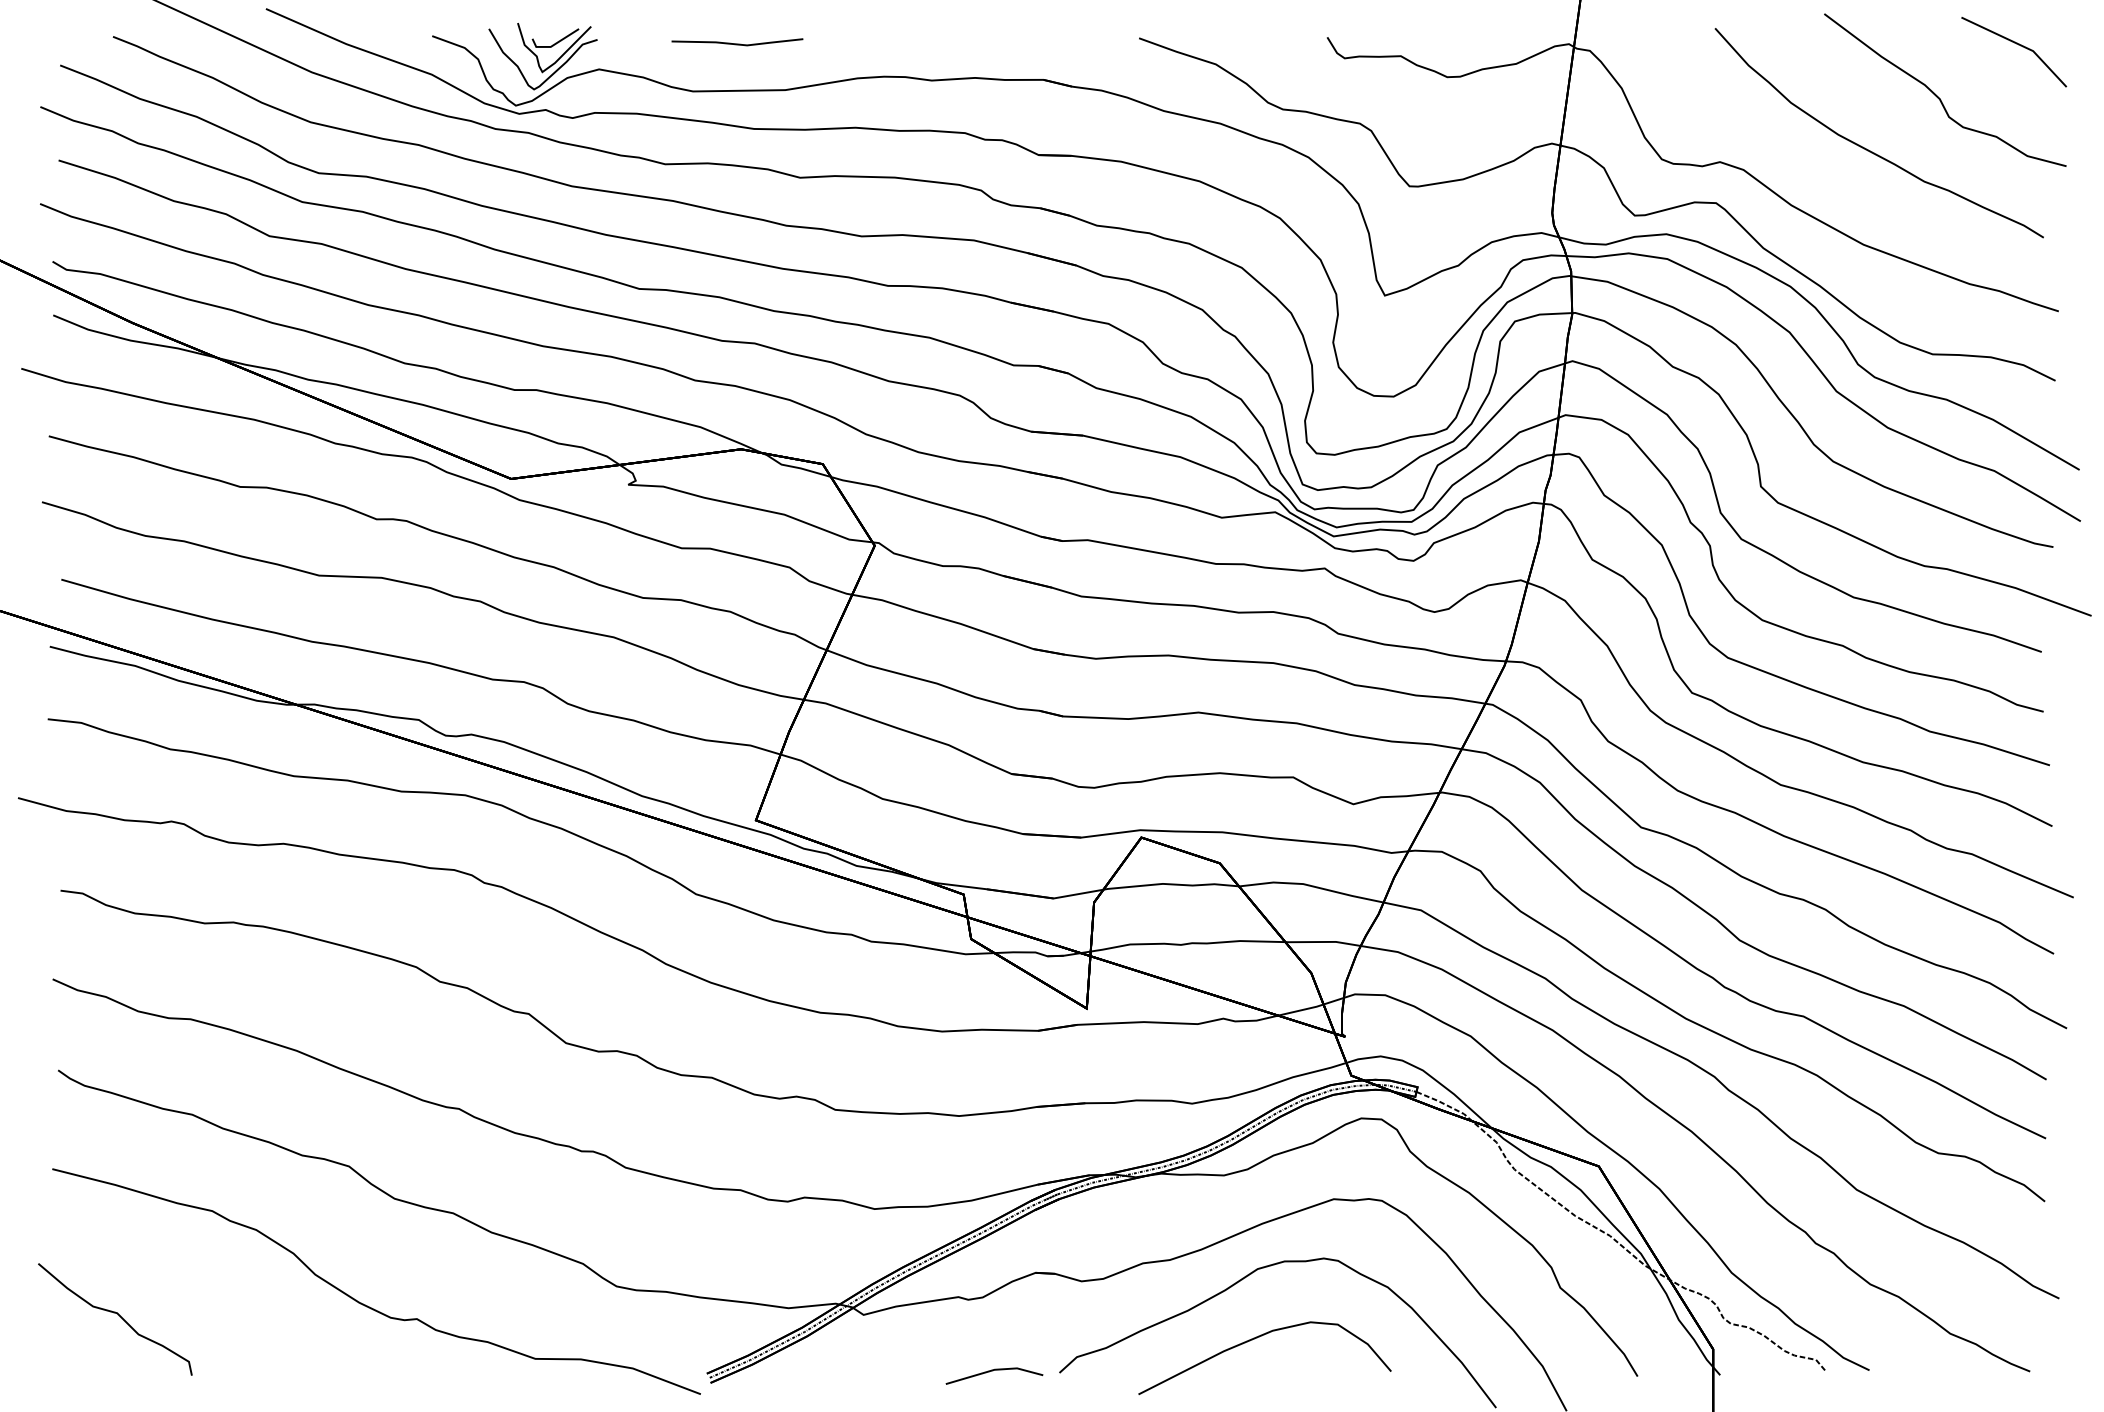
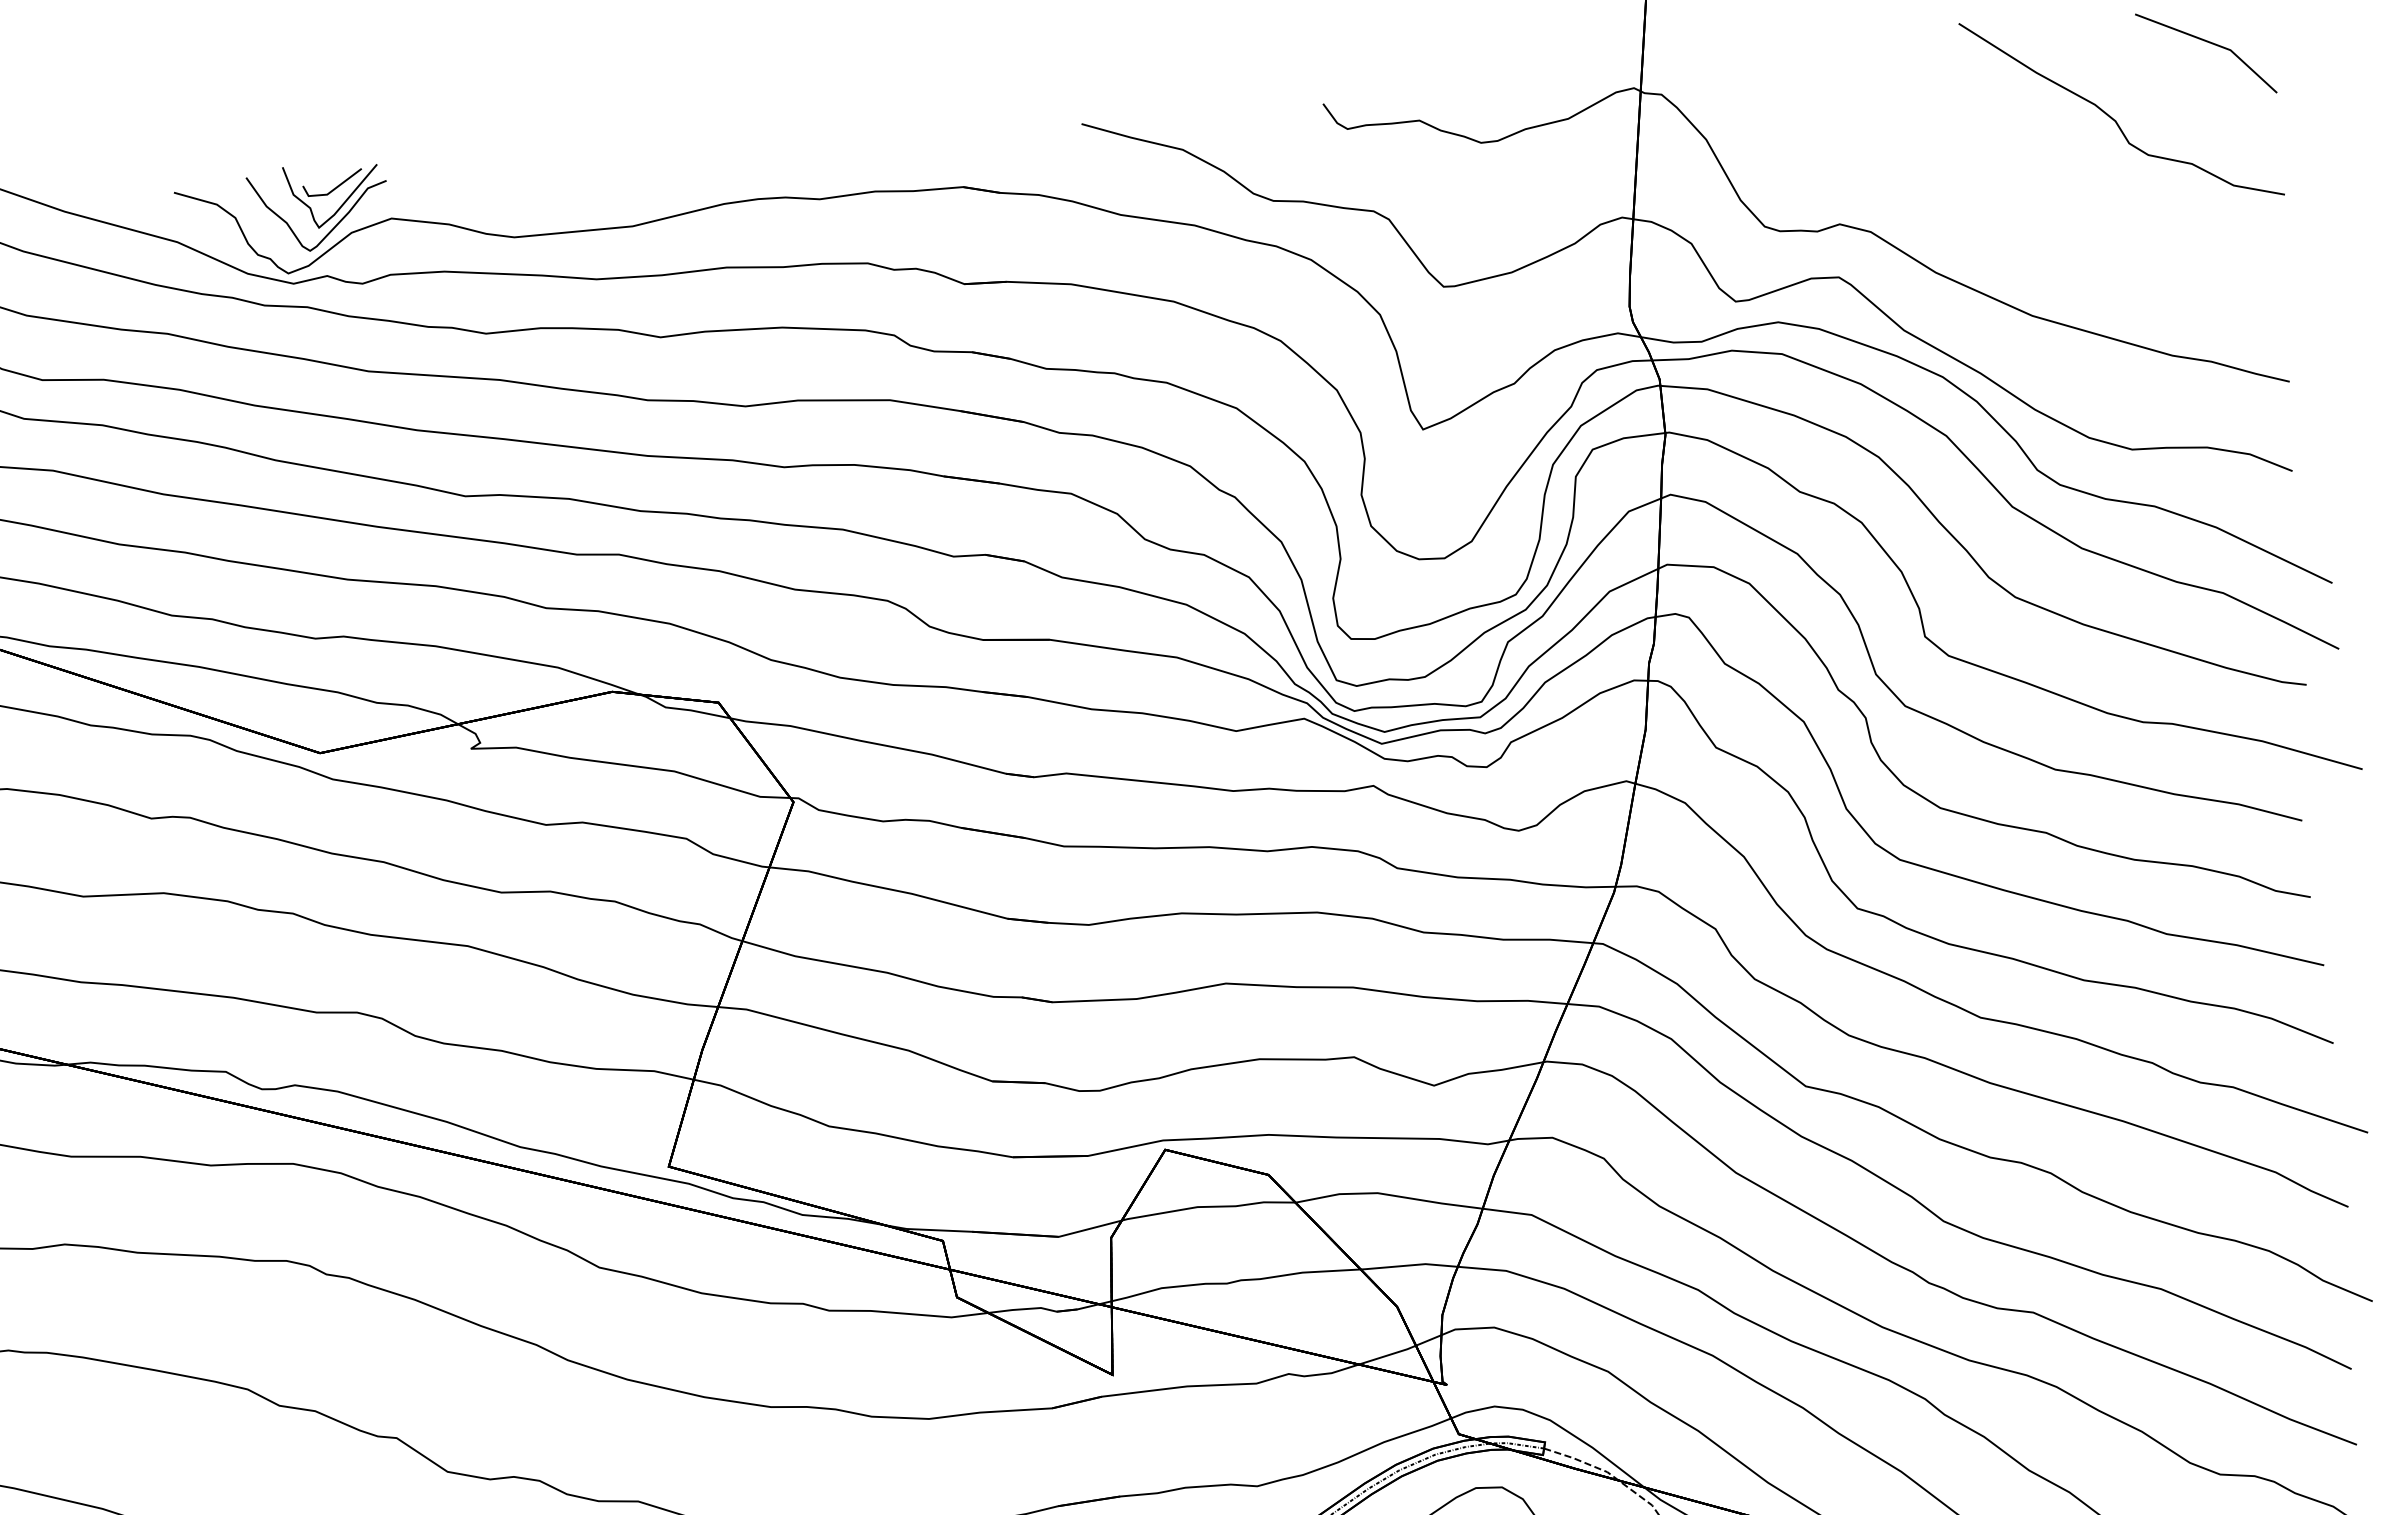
line: (737, 43) -> (566, 171), removed
curve: (1870, 150) -> (2031, 194), removed

